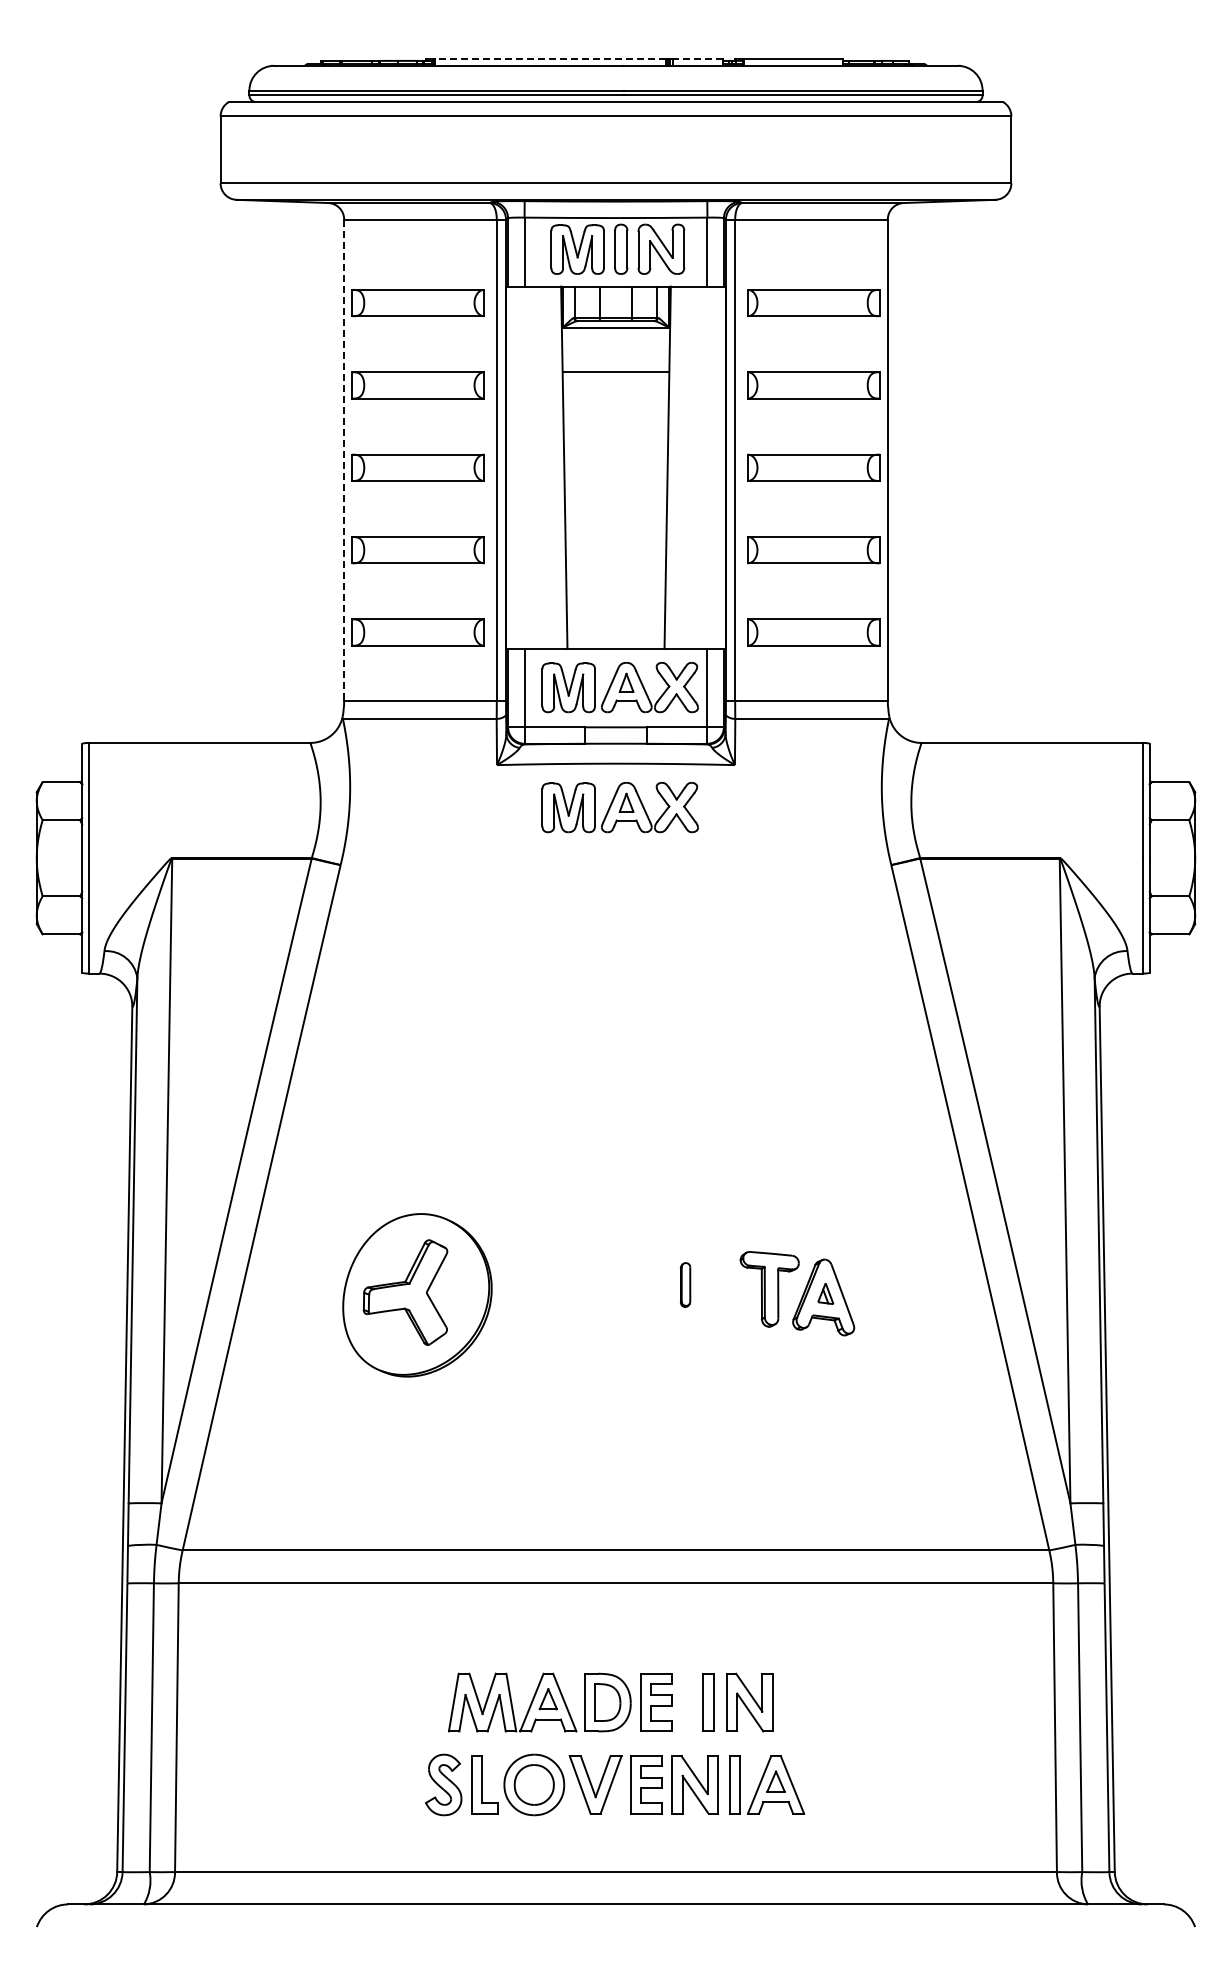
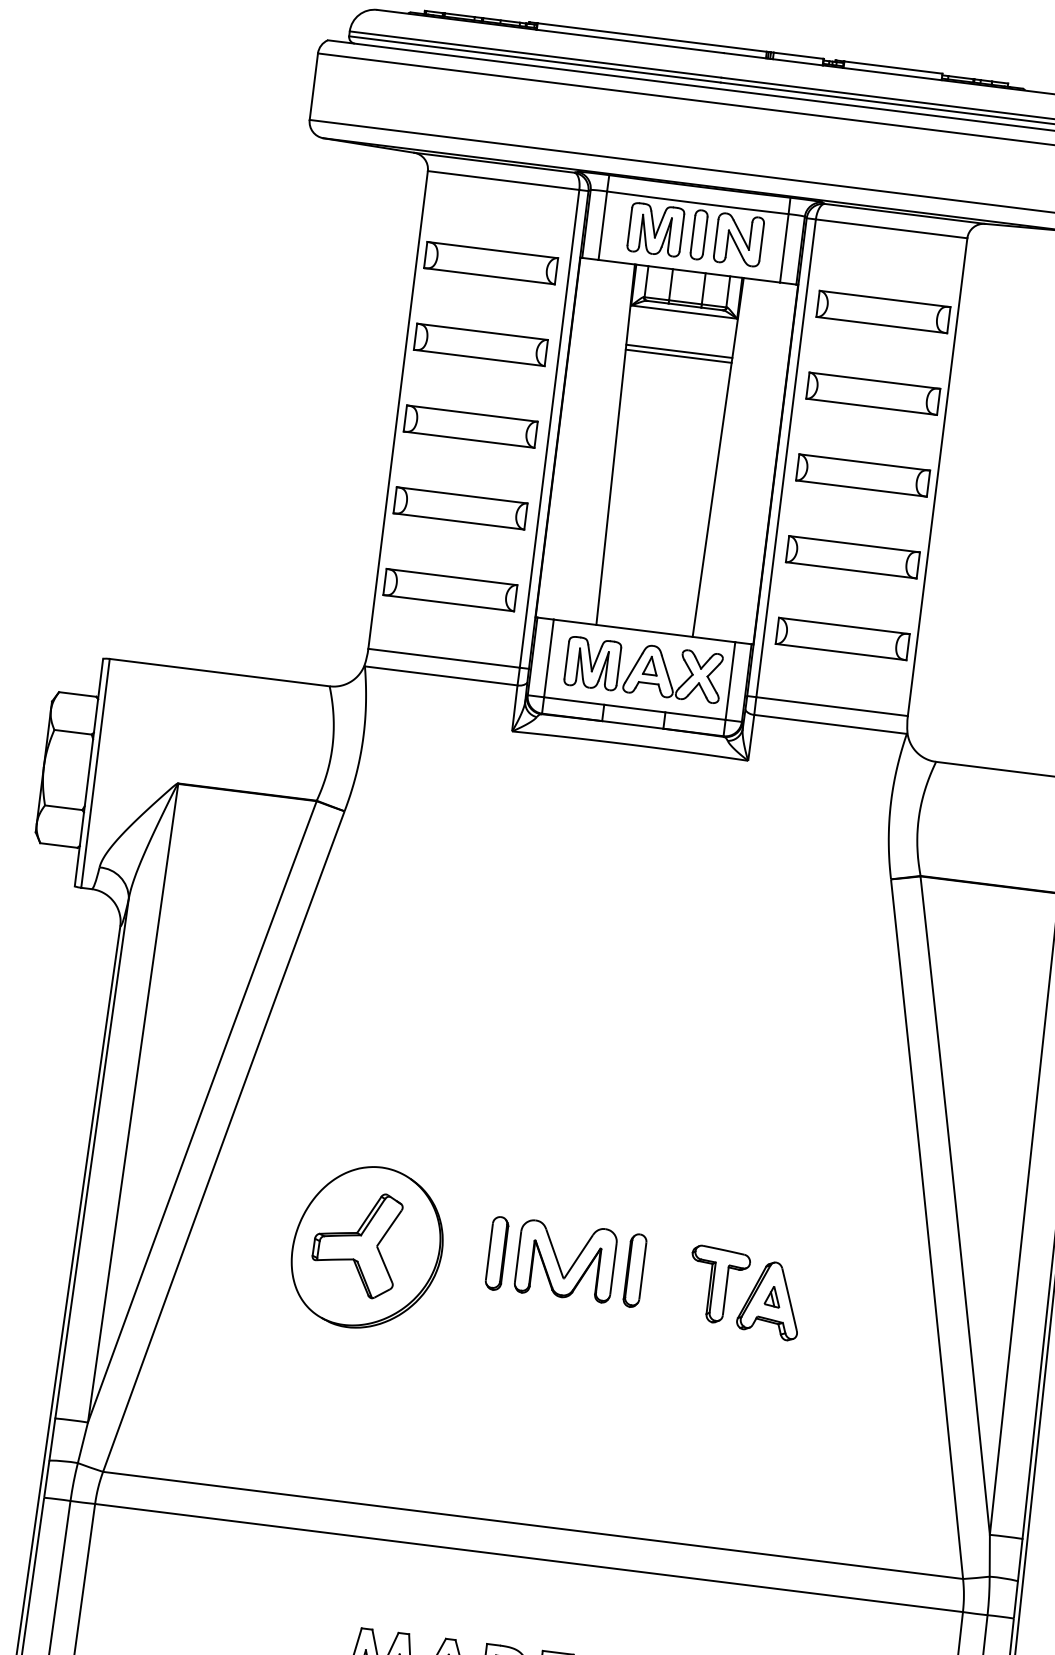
line: (549, 59) -> (651, 37), dashed -> solid
line: (697, 59) -> (798, 55), dashed -> solid
line: (615, 367) -> (678, 351), added
line: (344, 460) -> (398, 410), dashed -> solid
part: (619, 807) -> (628, 788), removed
part: (546, 1284) -> (497, 1252), added
part: (685, 1284) -> (634, 1270), size x1.67
part: (609, 1286) -> (559, 1262), added

